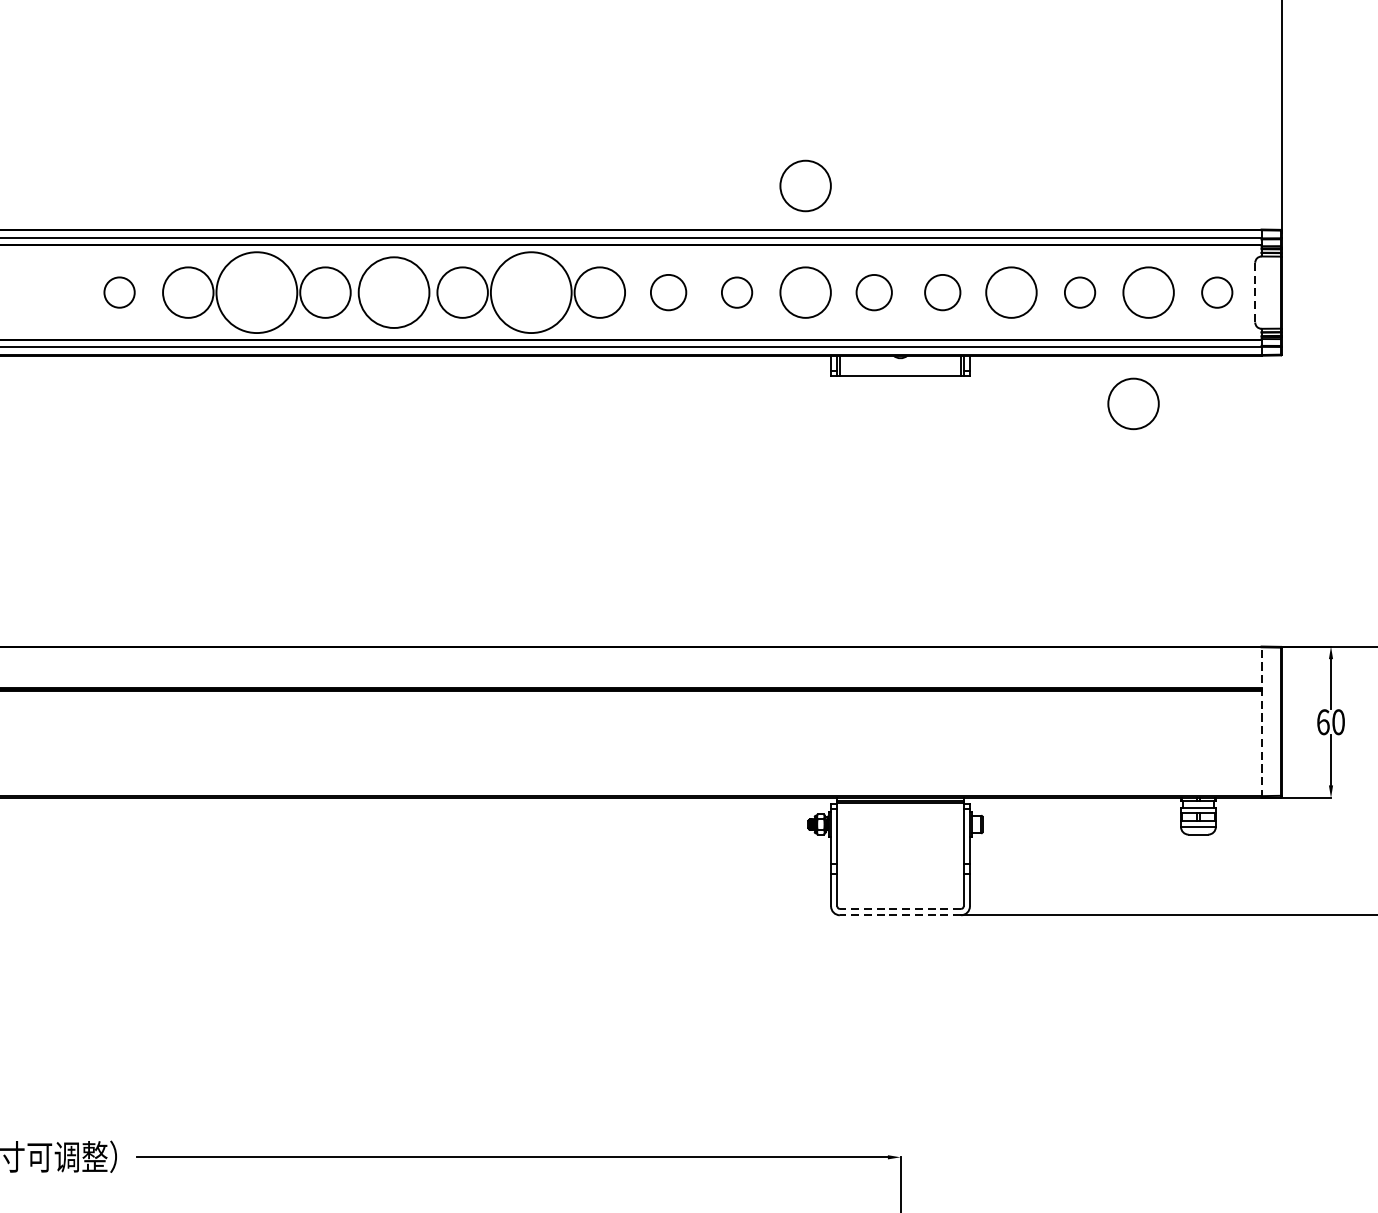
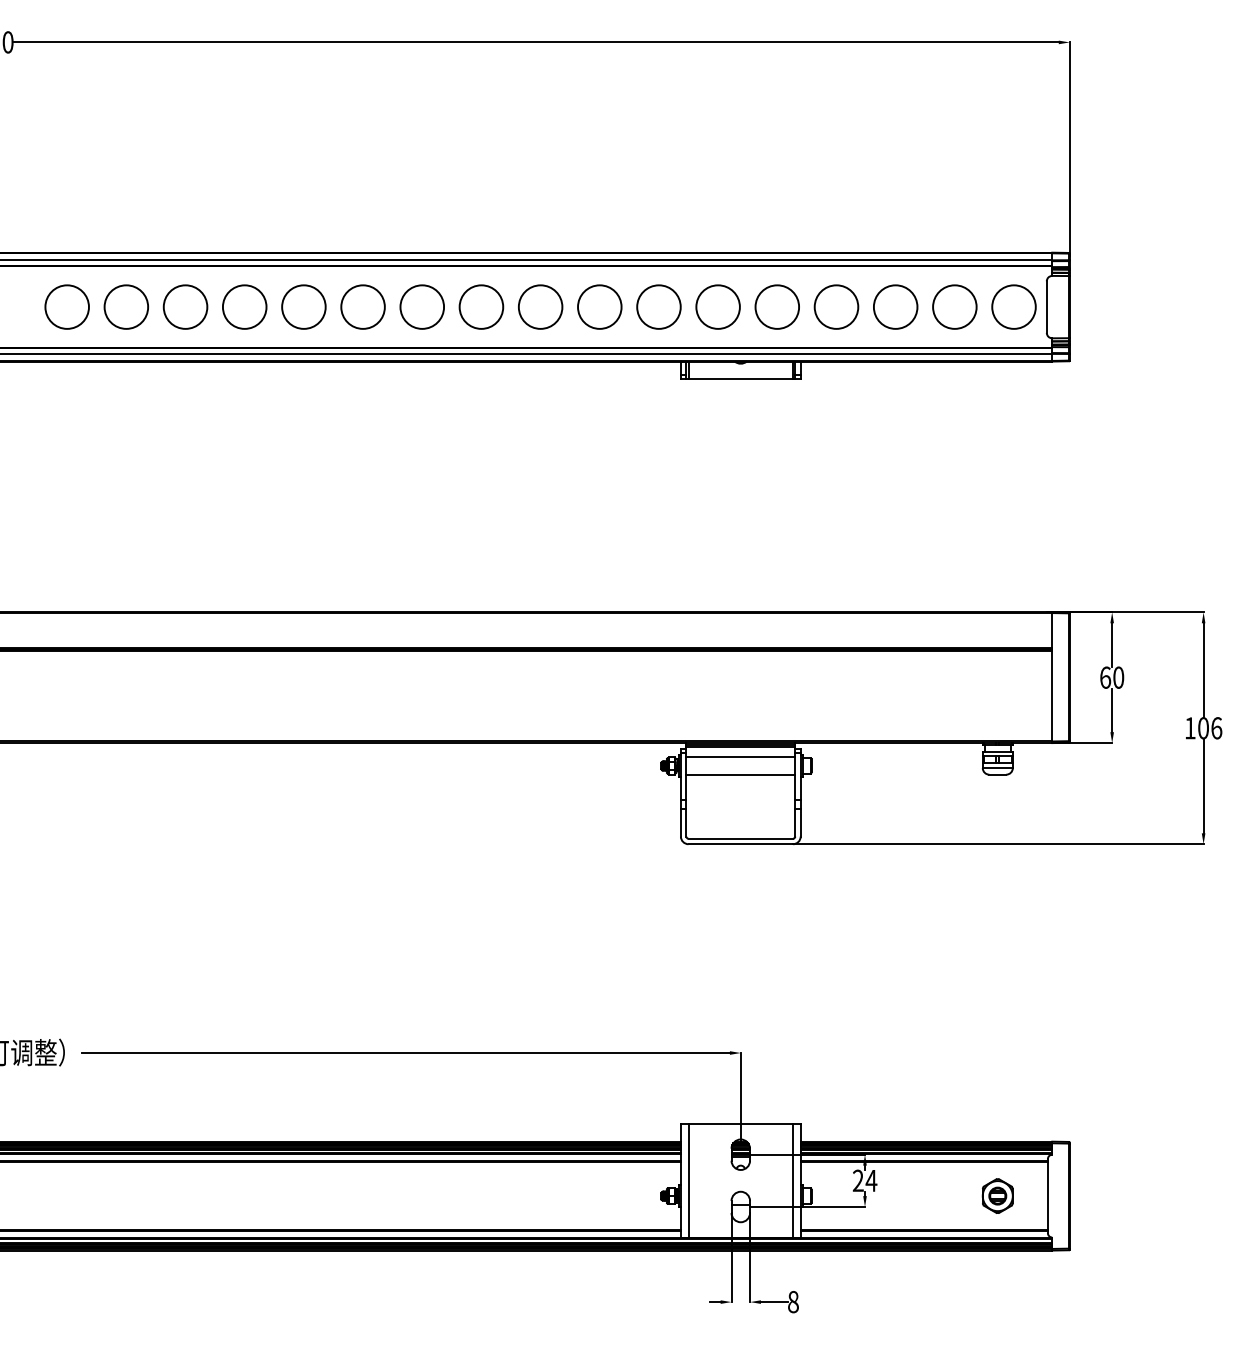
circle: (805, 185) -> (658, 214), removed
circle: (118, 291) -> (66, 306), size x1.67
circle: (256, 291) -> (185, 306), size x0.62
circle: (393, 291) -> (303, 306), size x0.71
circle: (531, 291) -> (422, 306), size x0.62
circle: (668, 291) -> (540, 306), size x1.43
circle: (736, 291) -> (599, 306), size x1.67
circle: (873, 291) -> (717, 306), size x1.43
circle: (941, 291) -> (776, 306), size x1.43
circle: (1079, 291) -> (895, 306), size x1.67
circle: (1216, 291) -> (1013, 306), size x1.67
line: (1254, 293) -> (1046, 307), dashed -> solid
circle: (1133, 403) -> (941, 402), removed
line: (1261, 721) -> (1052, 677), dashed -> solid
line: (900, 814) -> (740, 757), added
line: (900, 835) -> (740, 775), added
line: (900, 908) -> (740, 838), dashed -> solid
line: (900, 915) -> (740, 844), dashed -> solid

